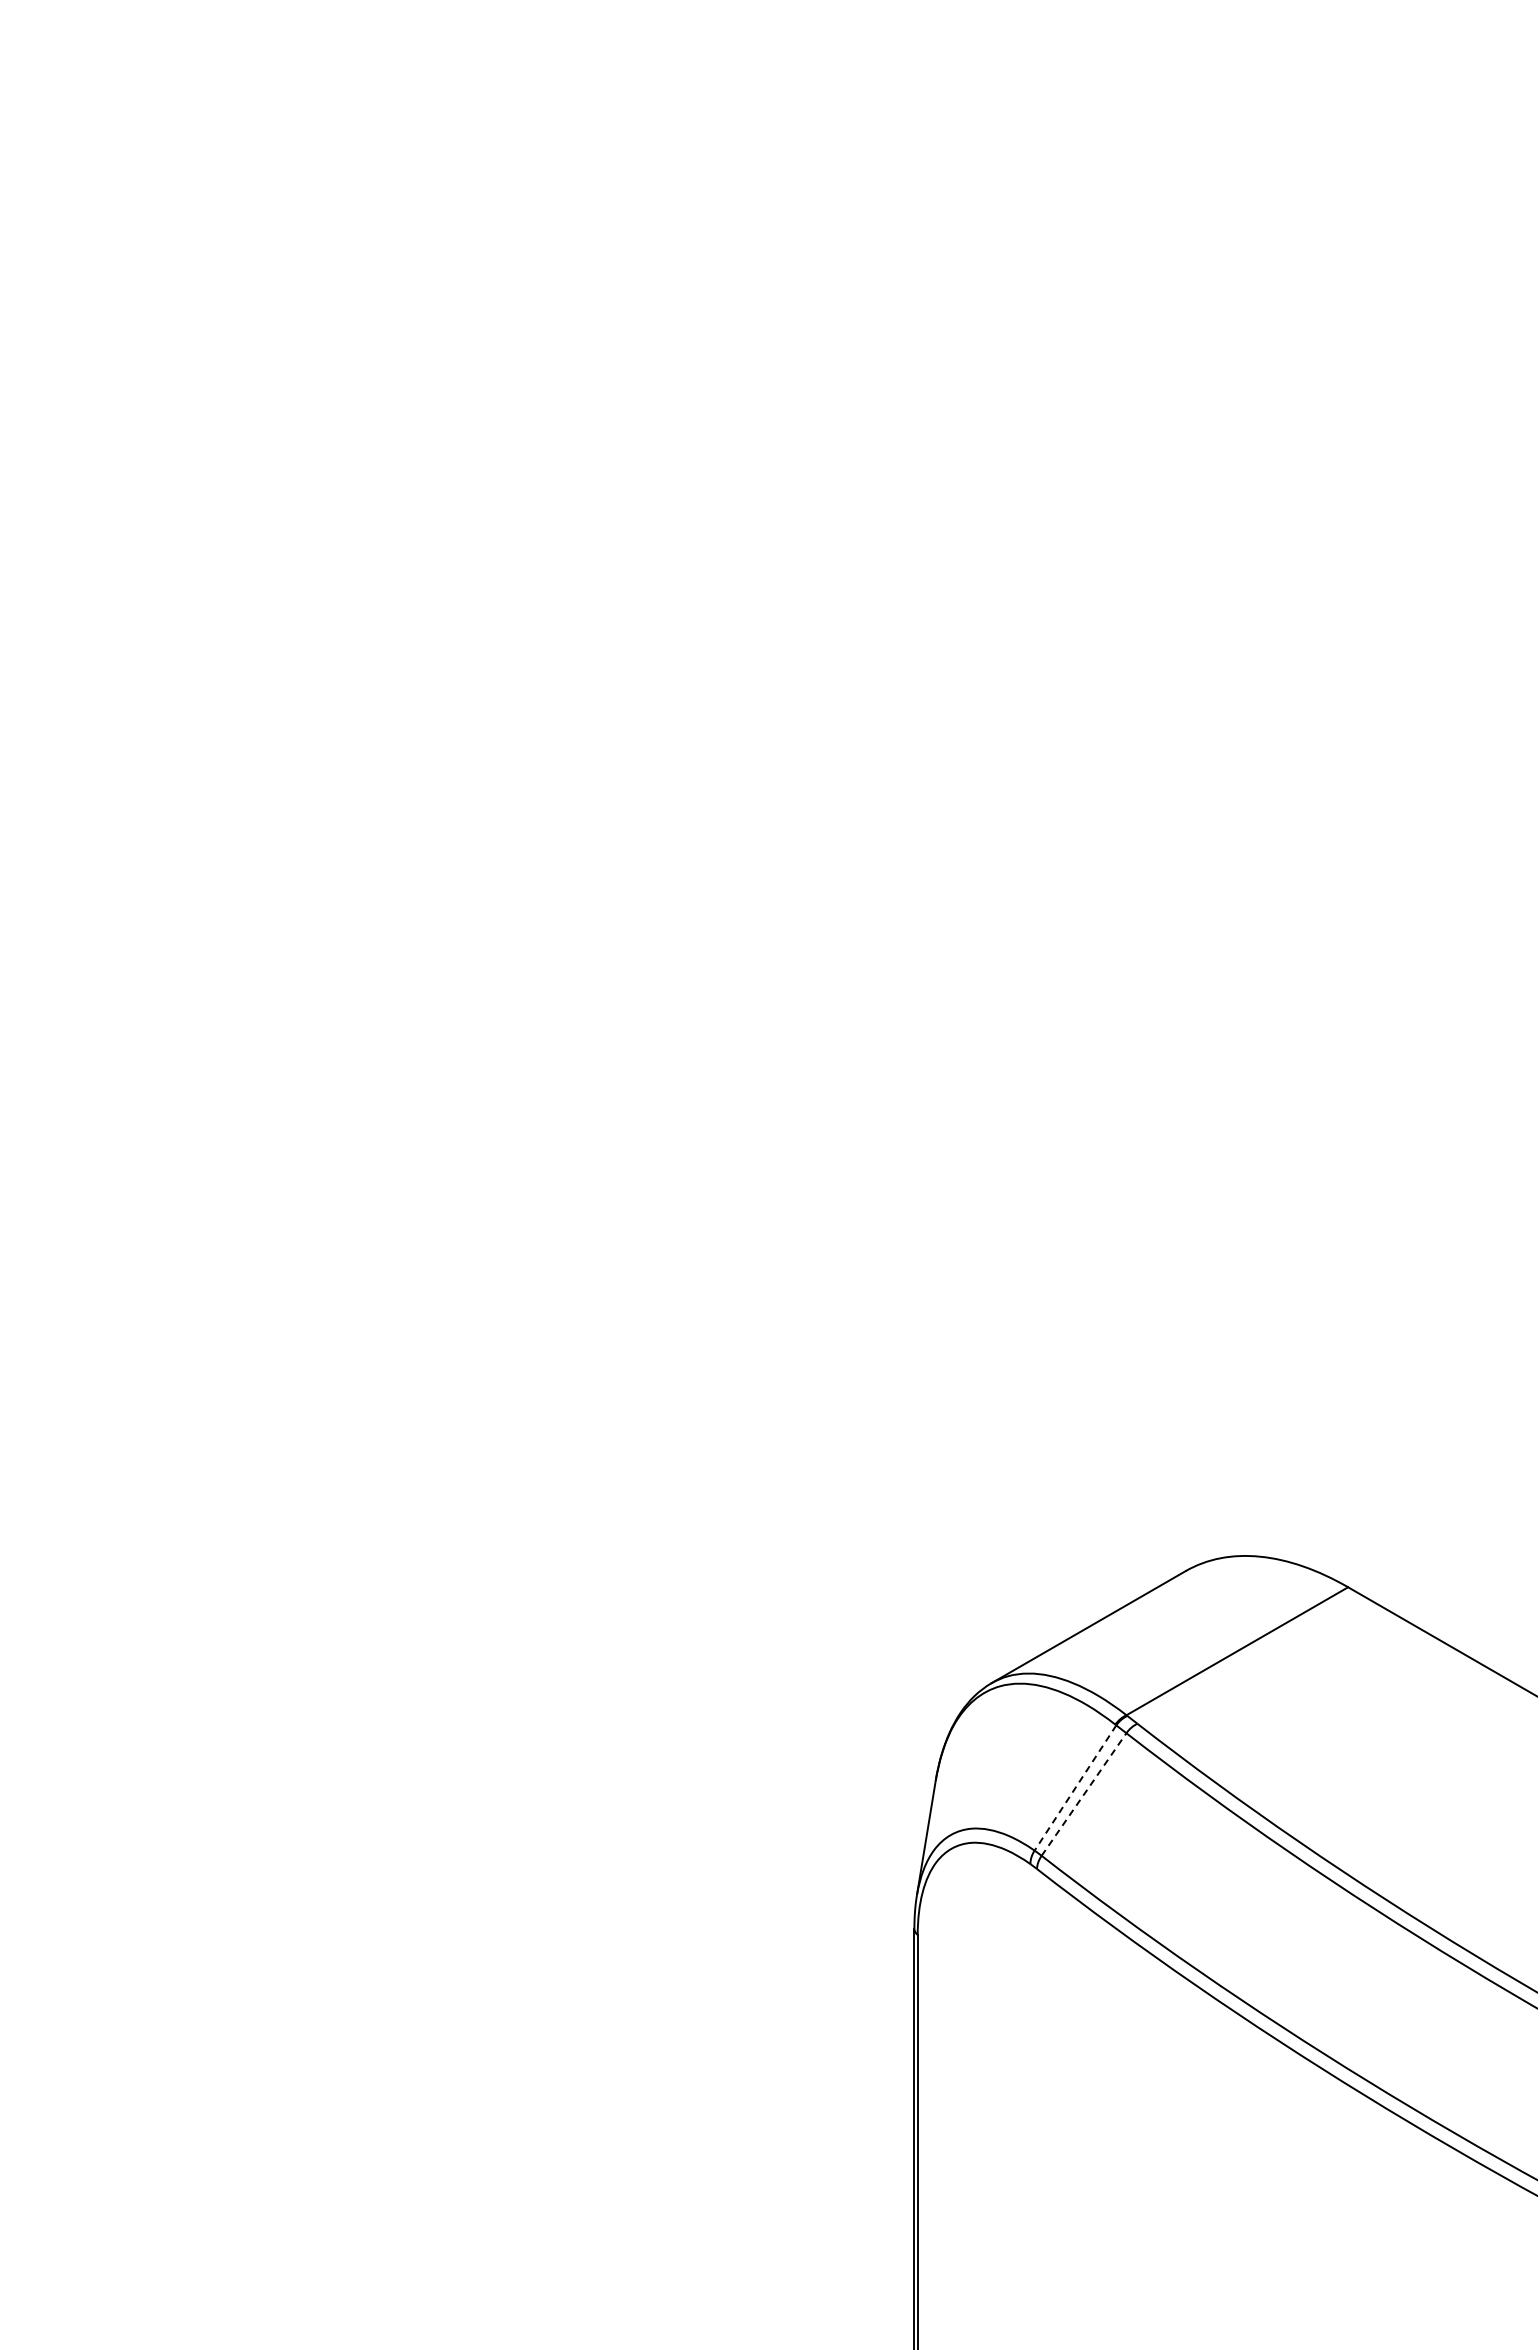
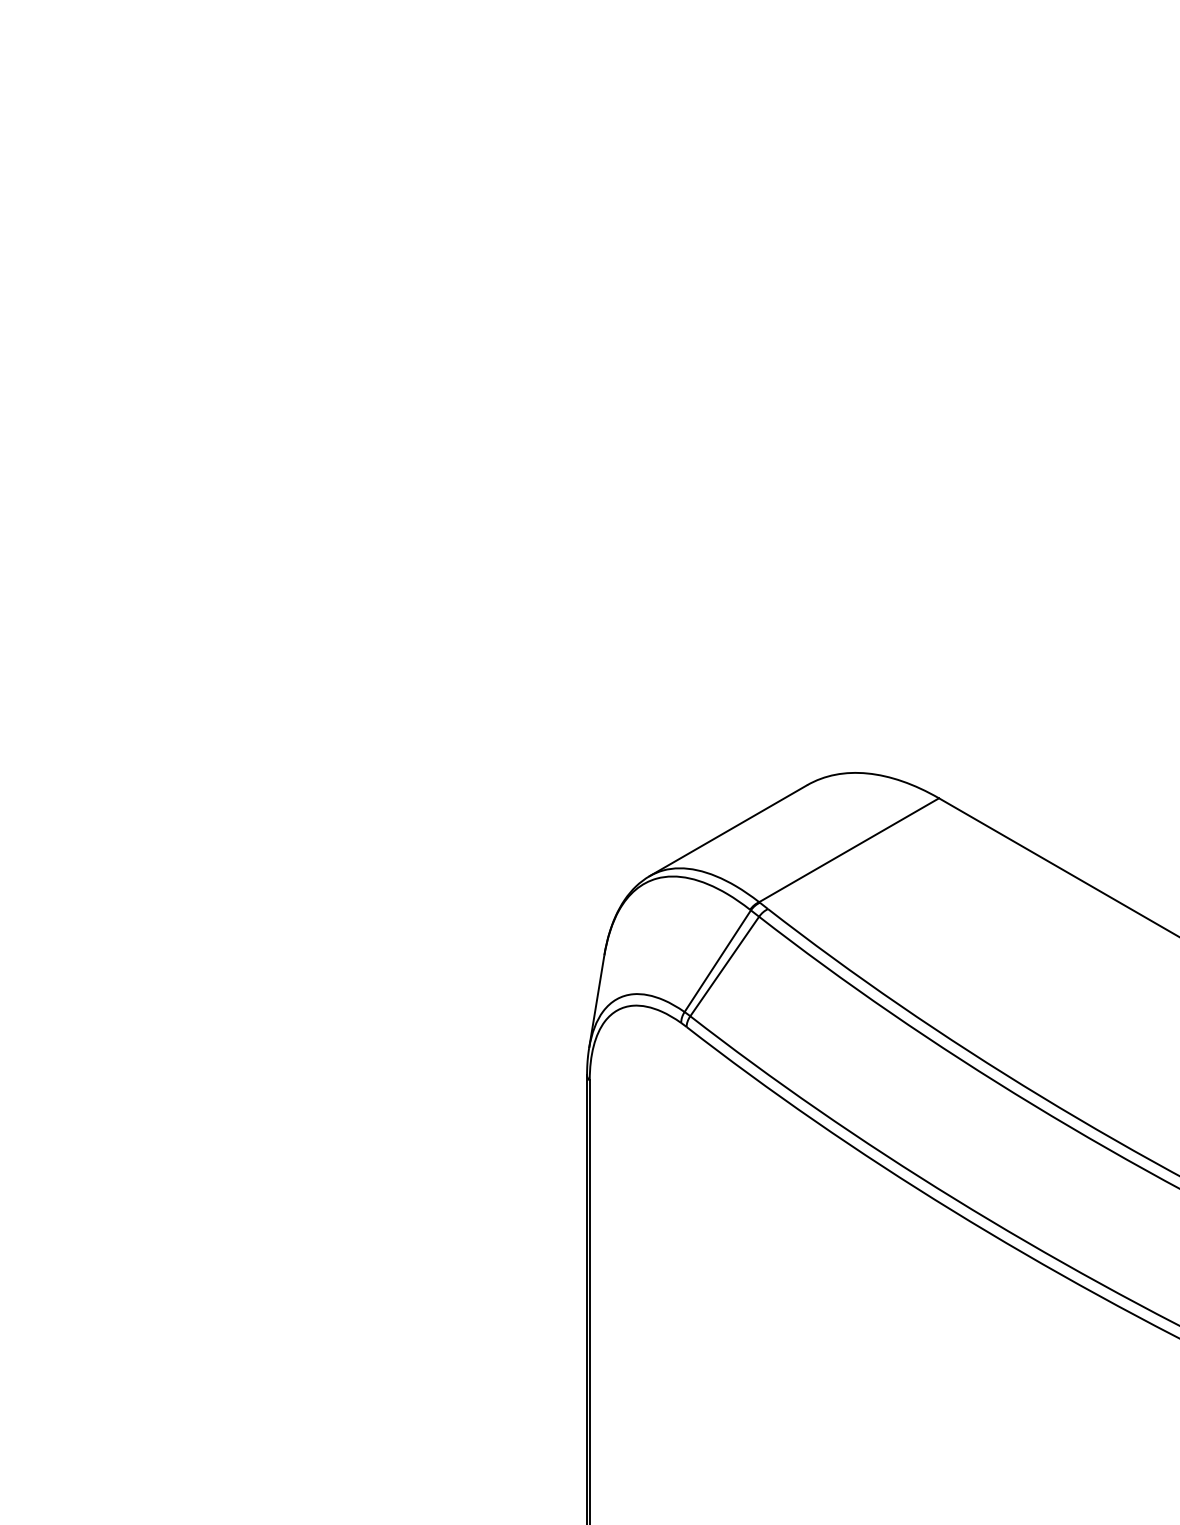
line: (1075, 1788) -> (717, 961), dashed -> solid
line: (1084, 1794) -> (725, 966), dashed -> solid

